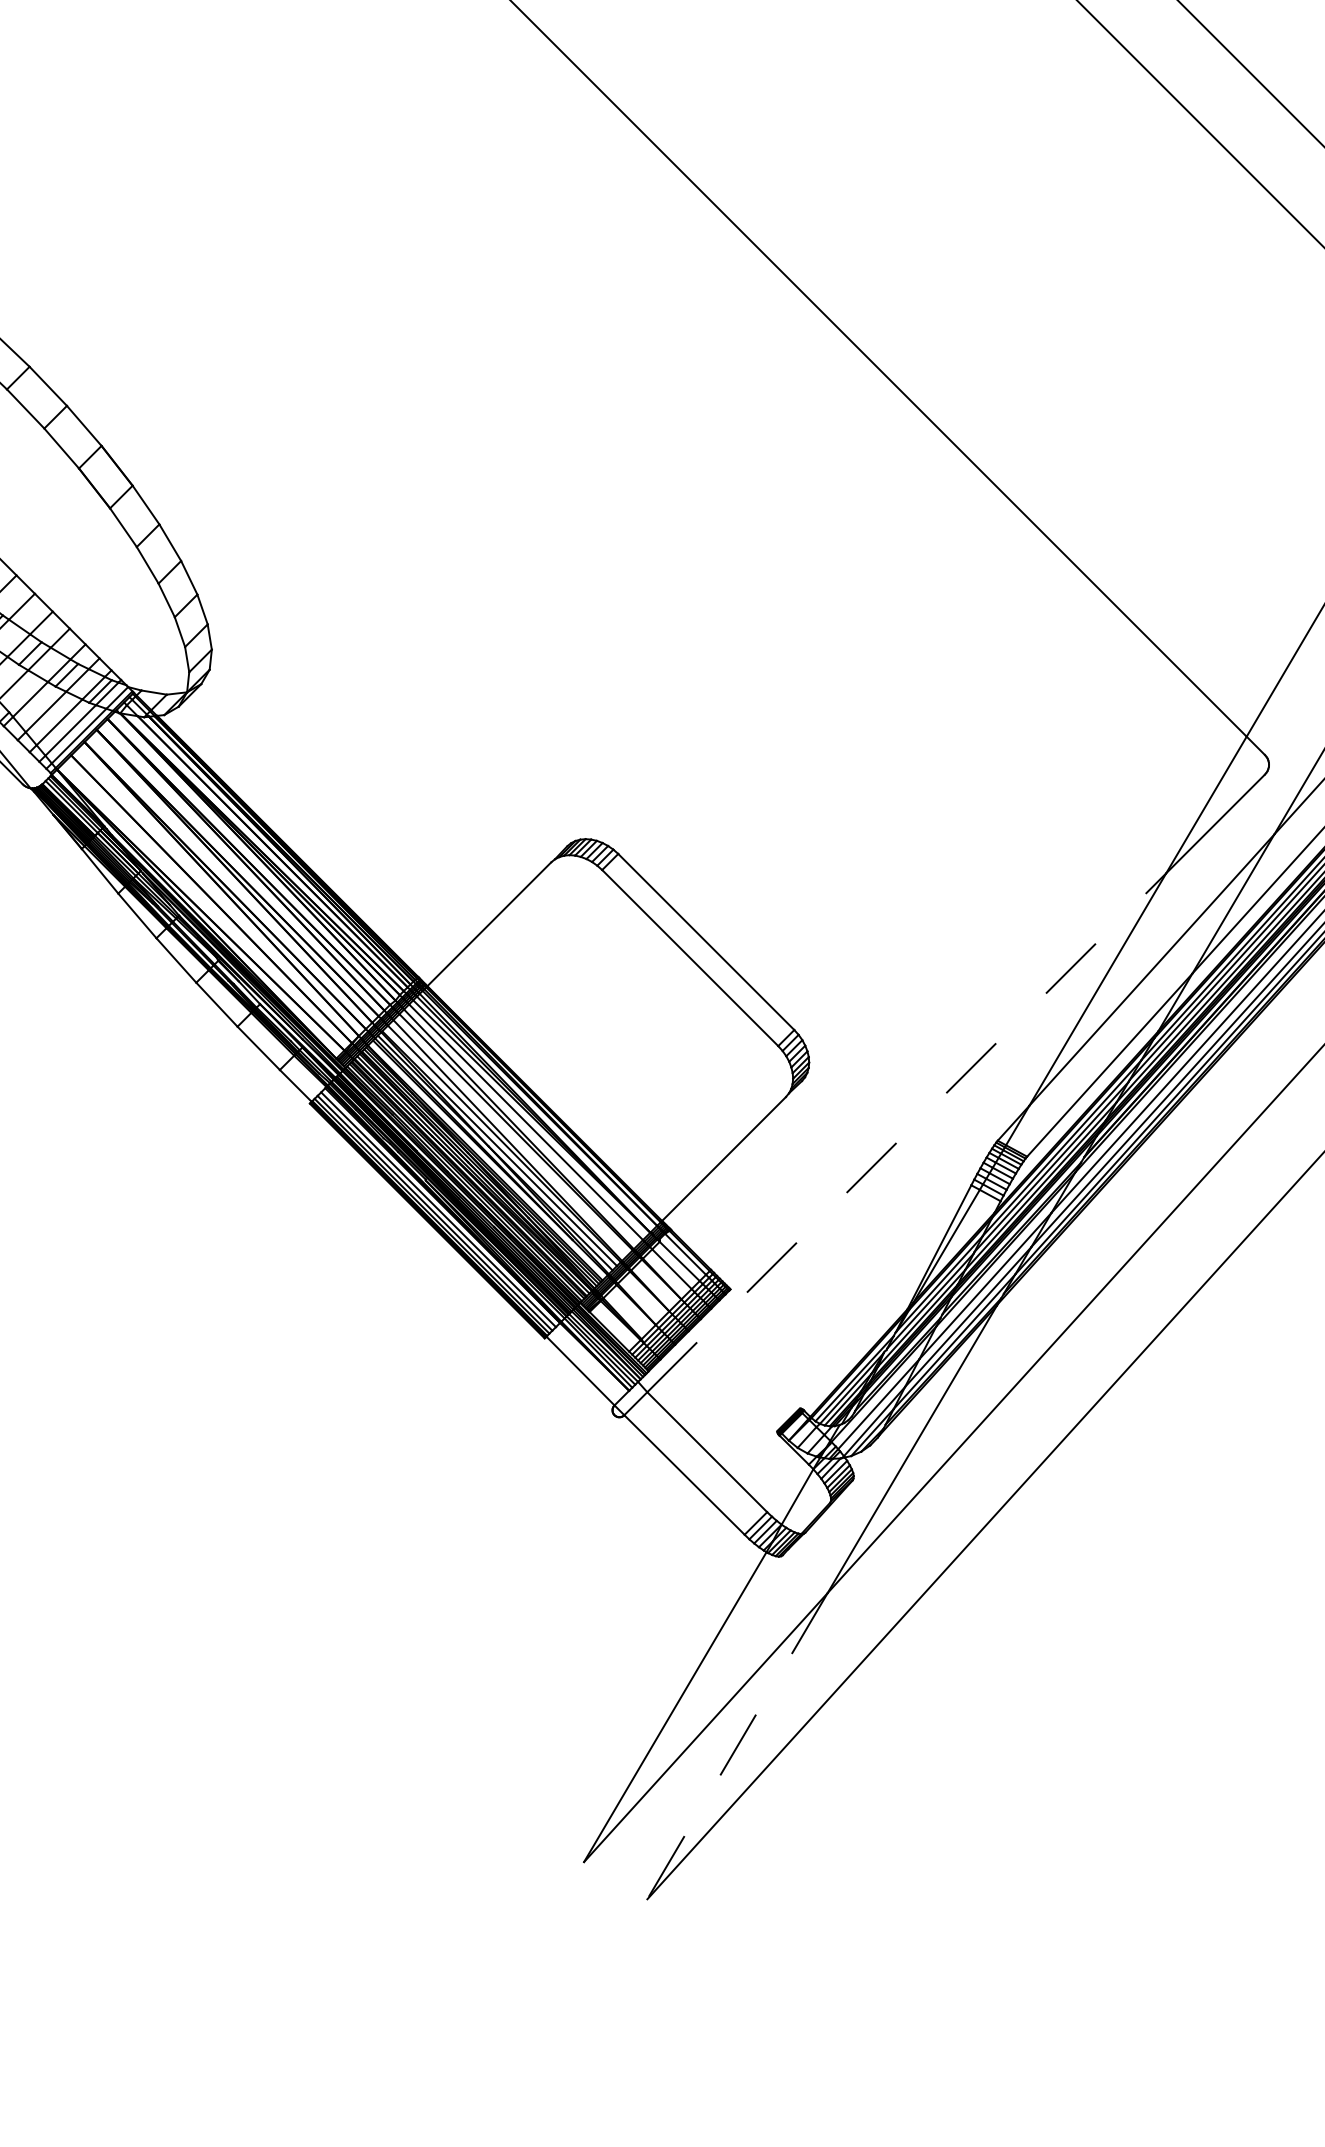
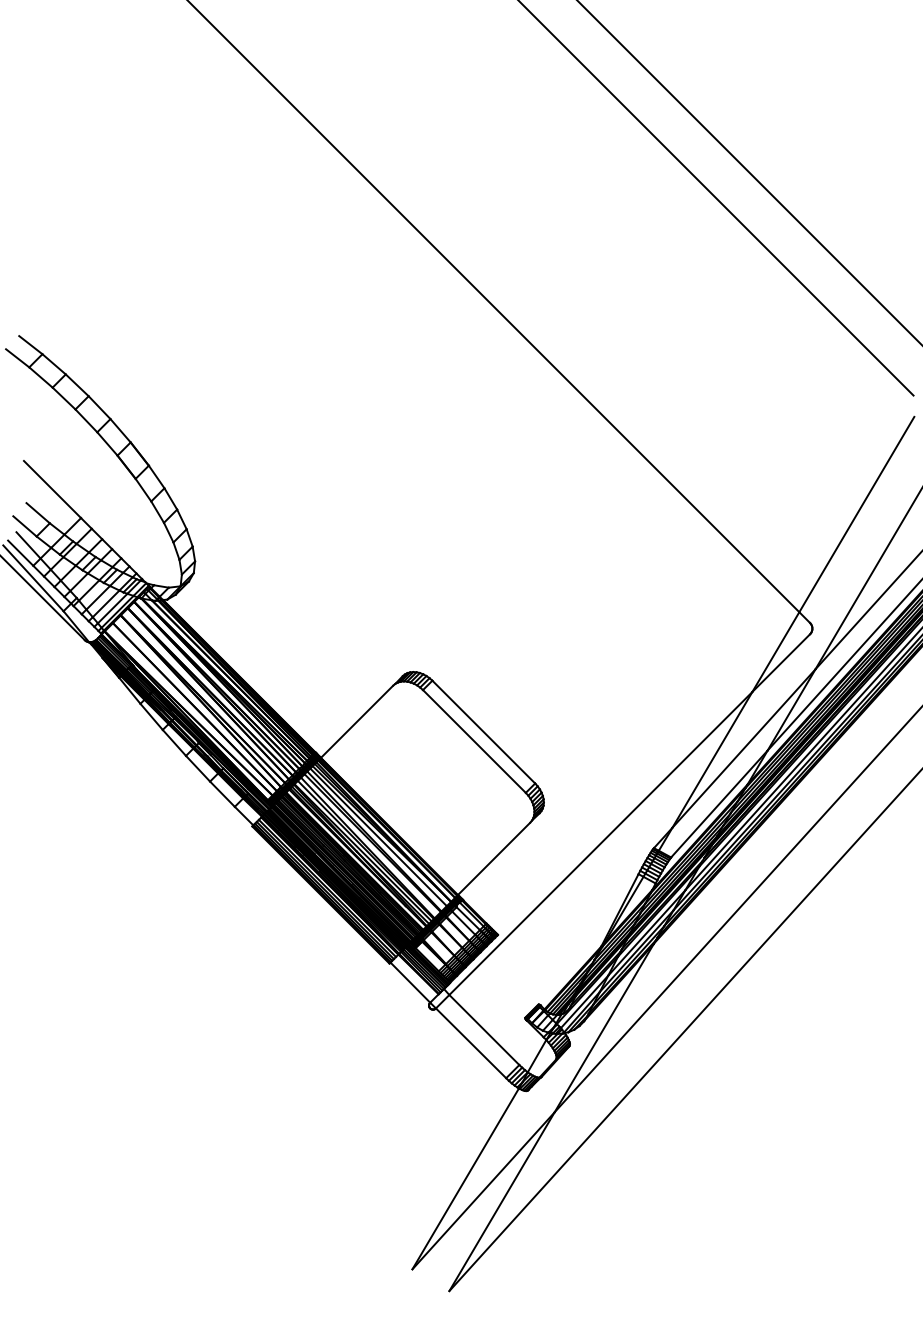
line: (907, 1132) -> (601, 843), dashed -> solid
line: (738, 1745) -> (502, 1201), dashed -> solid

